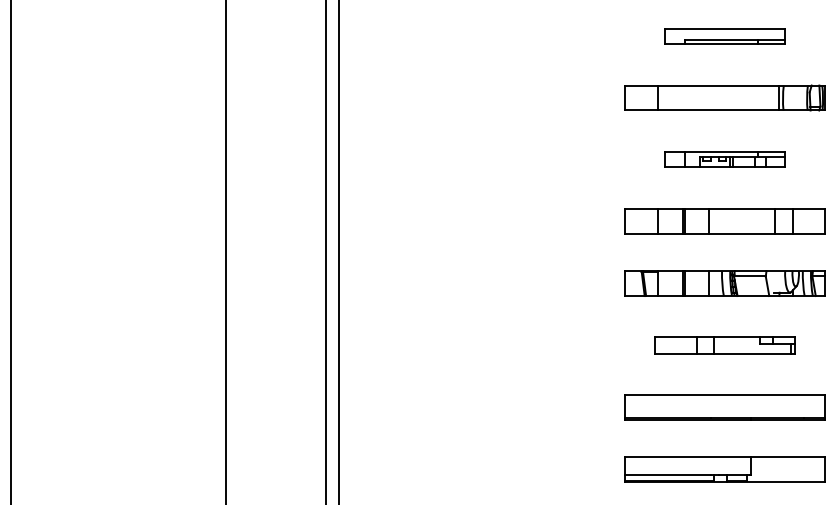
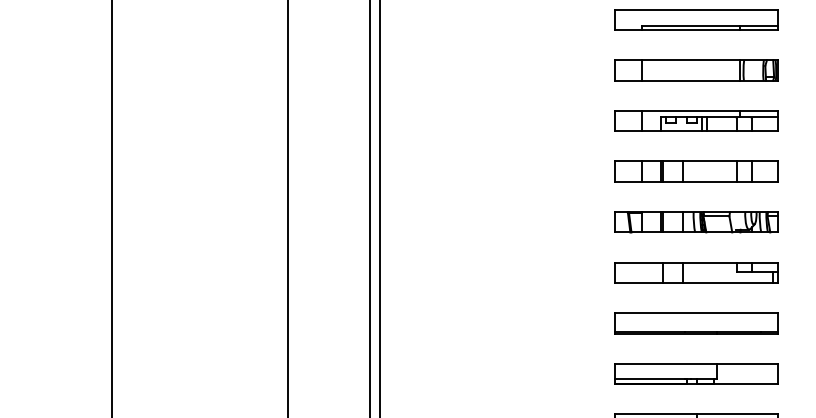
part: (725, 35) -> (696, 19), size x1.67
part: (725, 159) -> (696, 120), size x1.67
part: (725, 344) -> (696, 272), size x1.43

